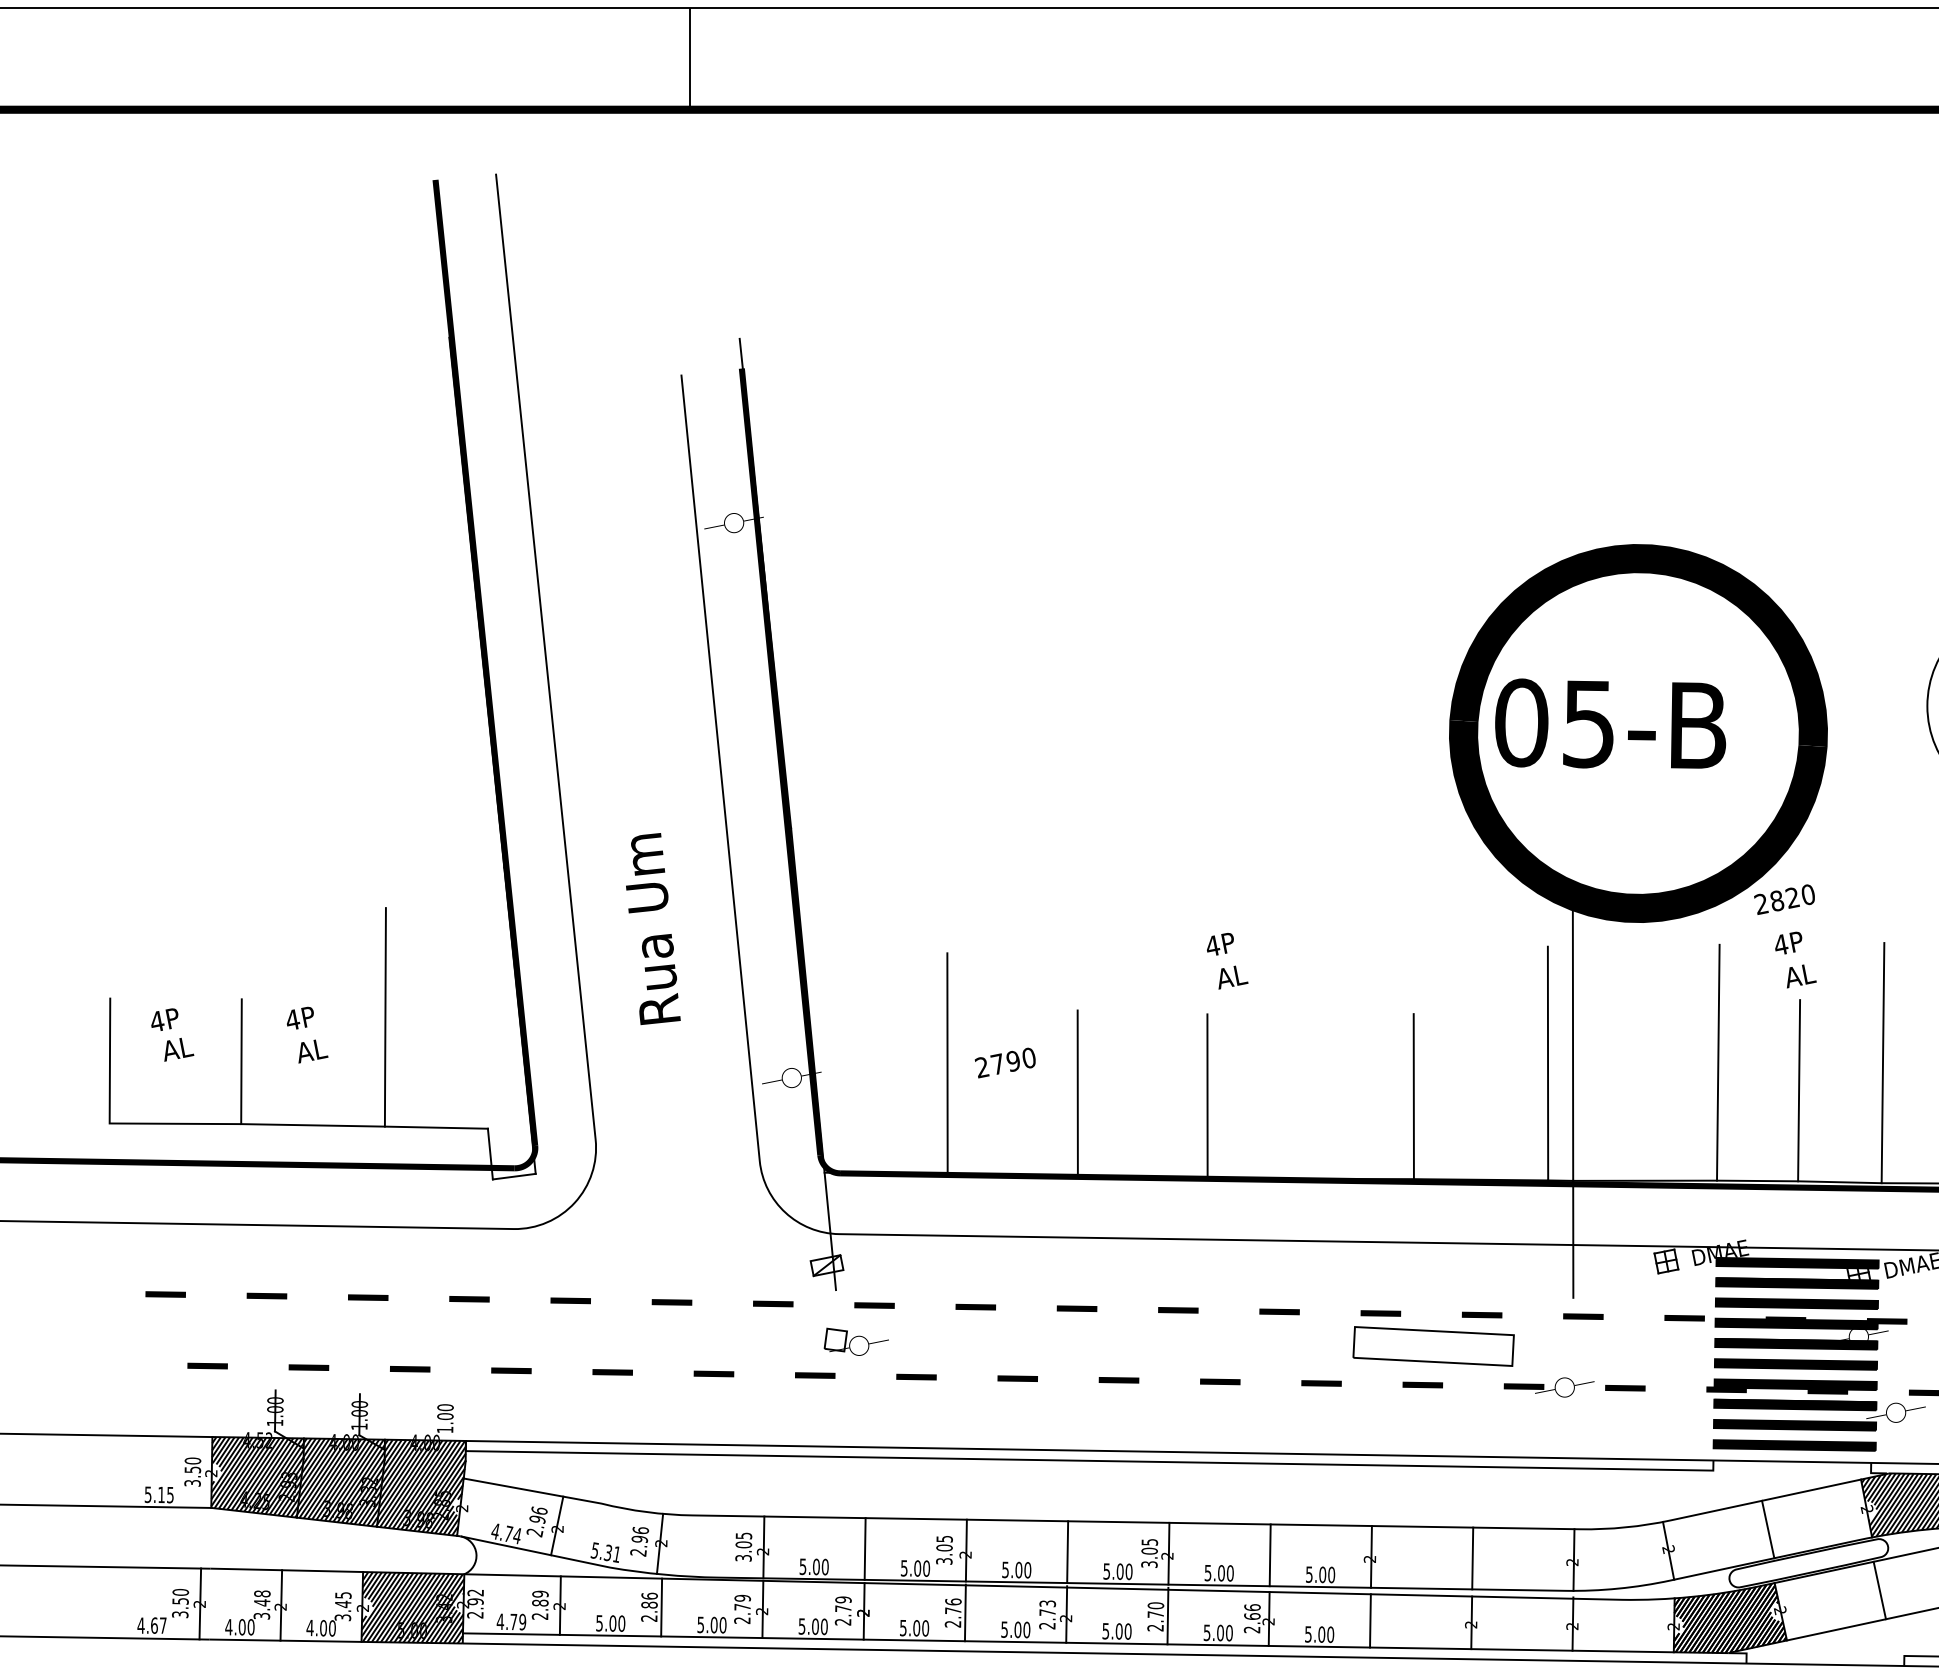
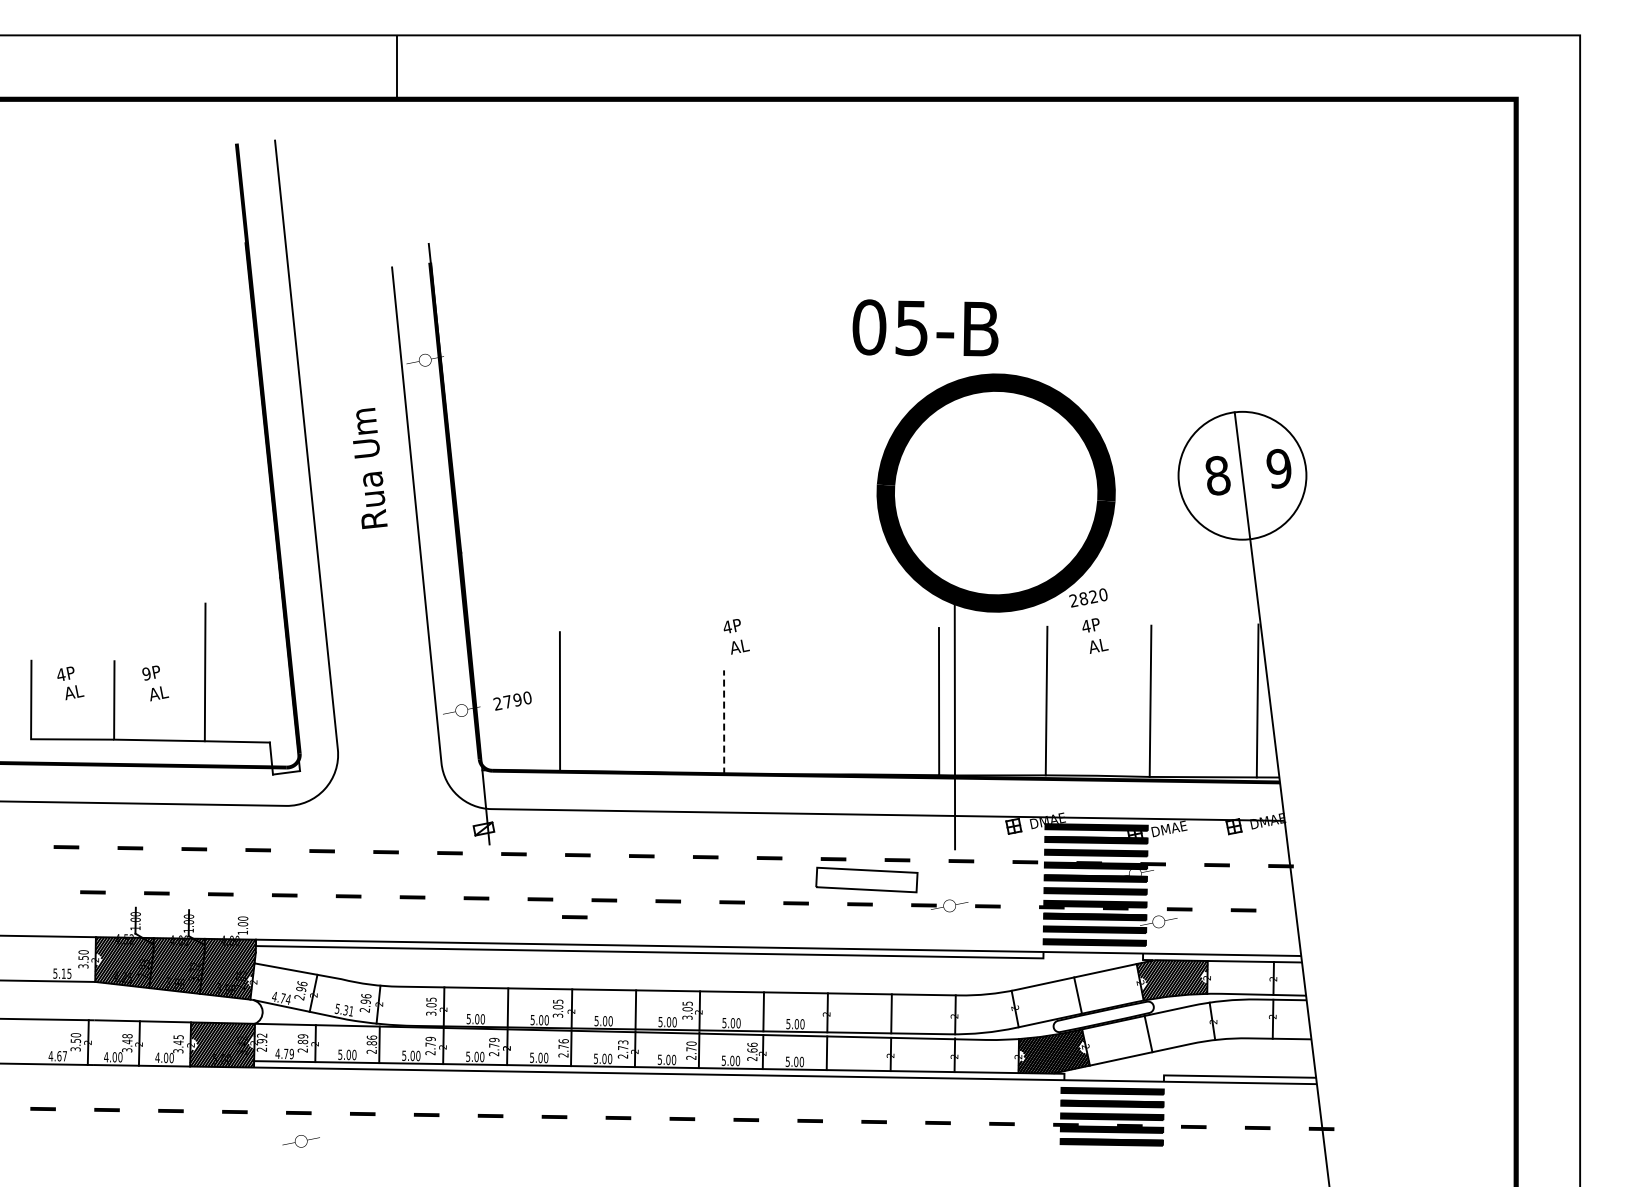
text: (1610, 723) -> (925, 327), moved
text: (653, 929) -> (370, 468), moved
text: (292, 1019) -> (146, 673), 4P -> 9P
text: (1005, 1062) -> (512, 700), moved
line: (1798, 1090) -> (1097, 718), removed
line: (1078, 1092) -> (642, 719), removed
line: (1208, 1095) -> (724, 721), solid -> dashed
line: (1414, 1096) -> (854, 722), removed
part: (854, 1340) -> (501, 876), removed
line: (970, 1405) -> (574, 917), added

